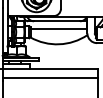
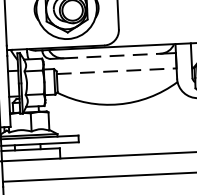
line: (57, 21) -> (112, 56), solid -> dashed
line: (59, 28) -> (117, 71), solid -> dashed

